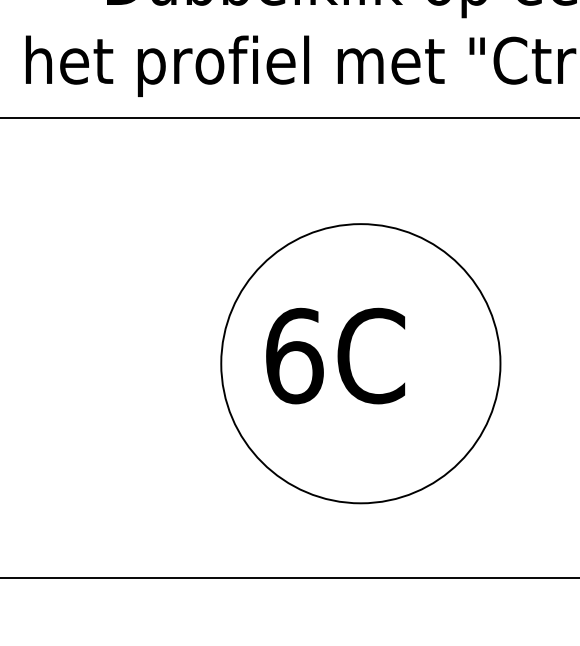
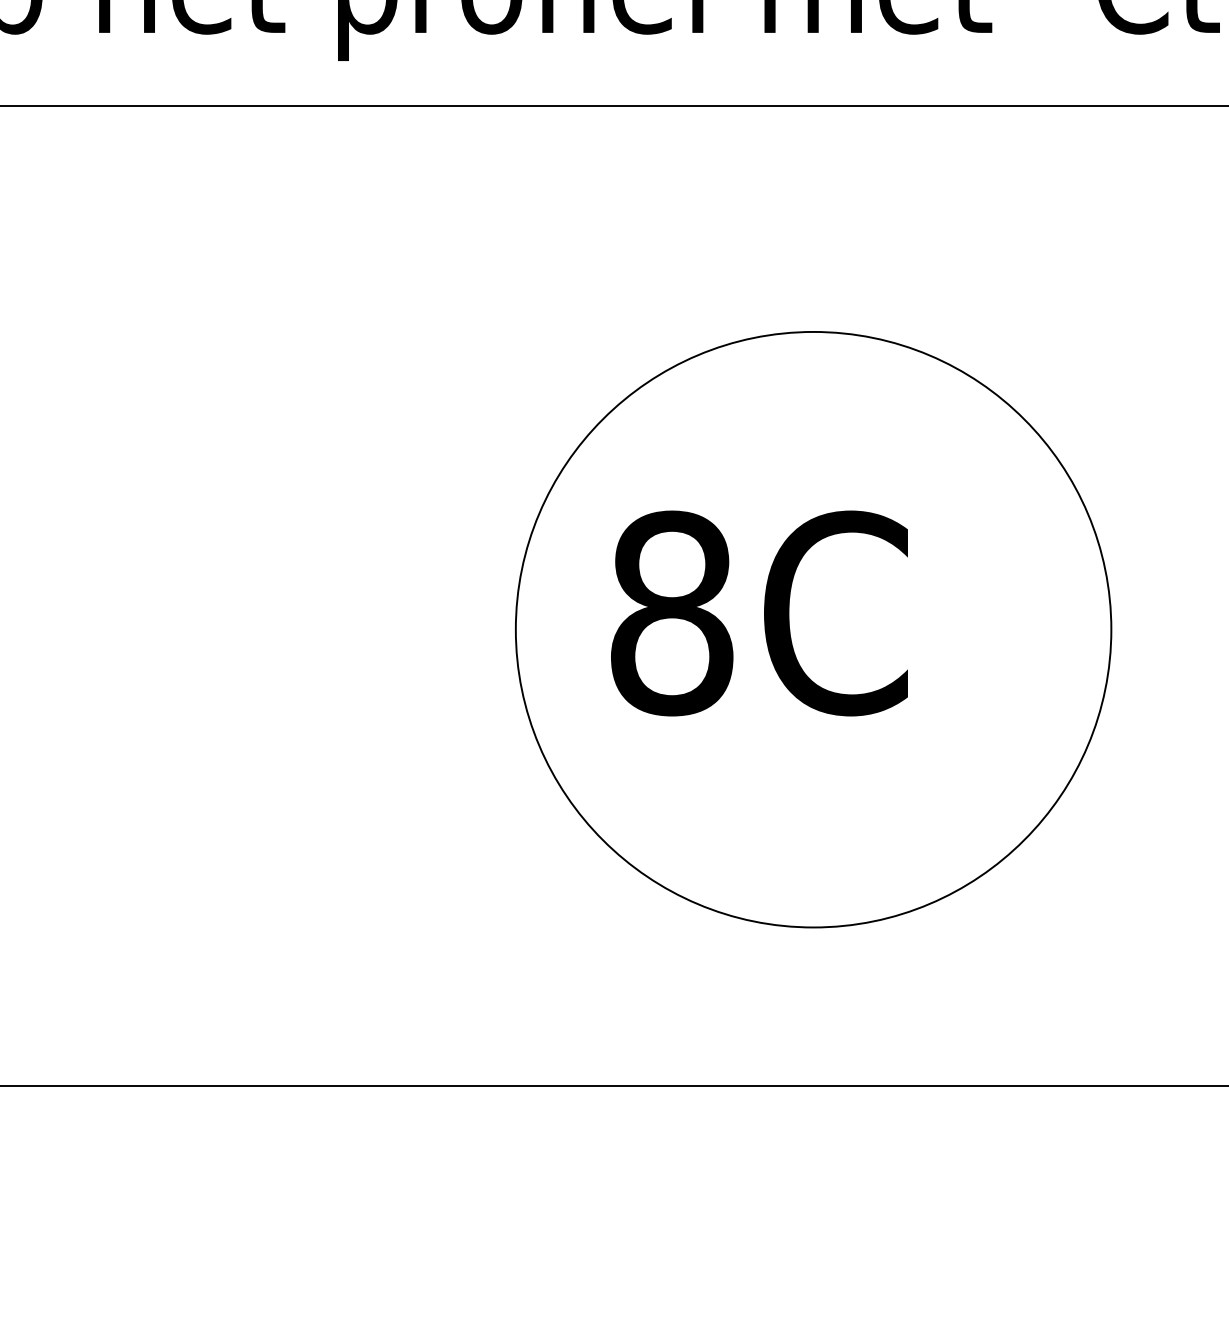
text: (294, 355) -> (672, 612), 6C -> 8C

